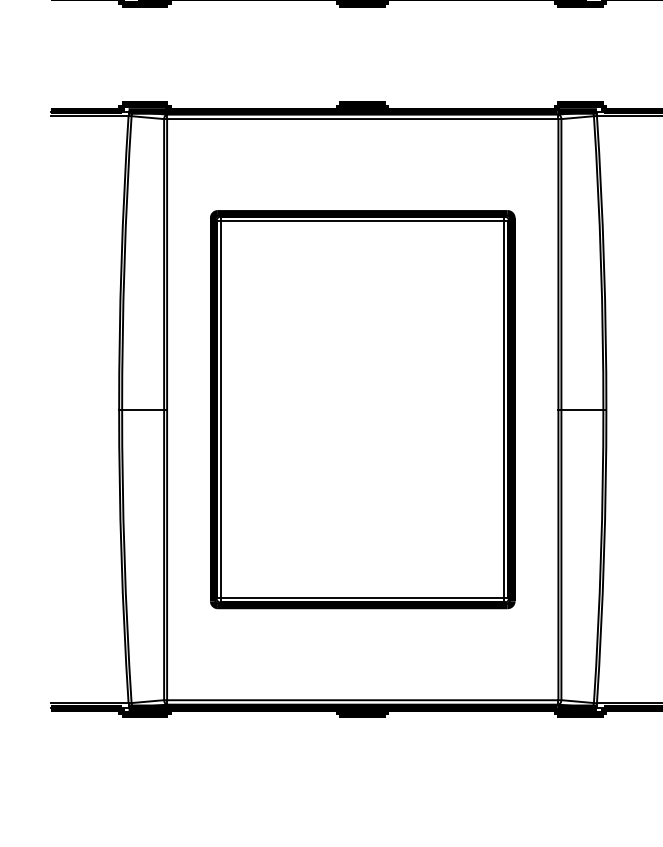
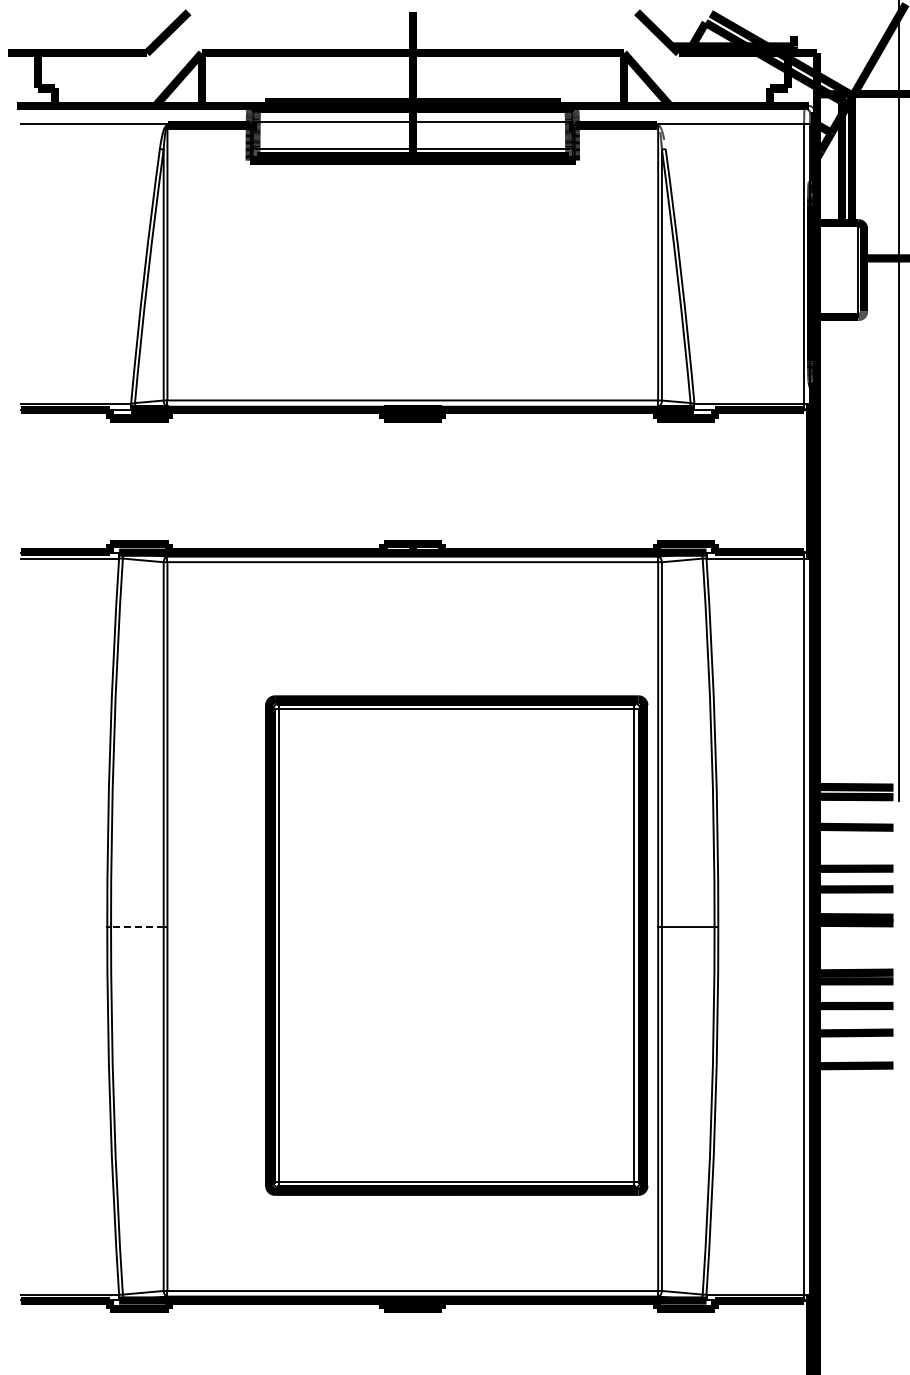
line: (142, 409) -> (136, 926), solid -> dashed
part: (362, 409) -> (456, 945), moved

